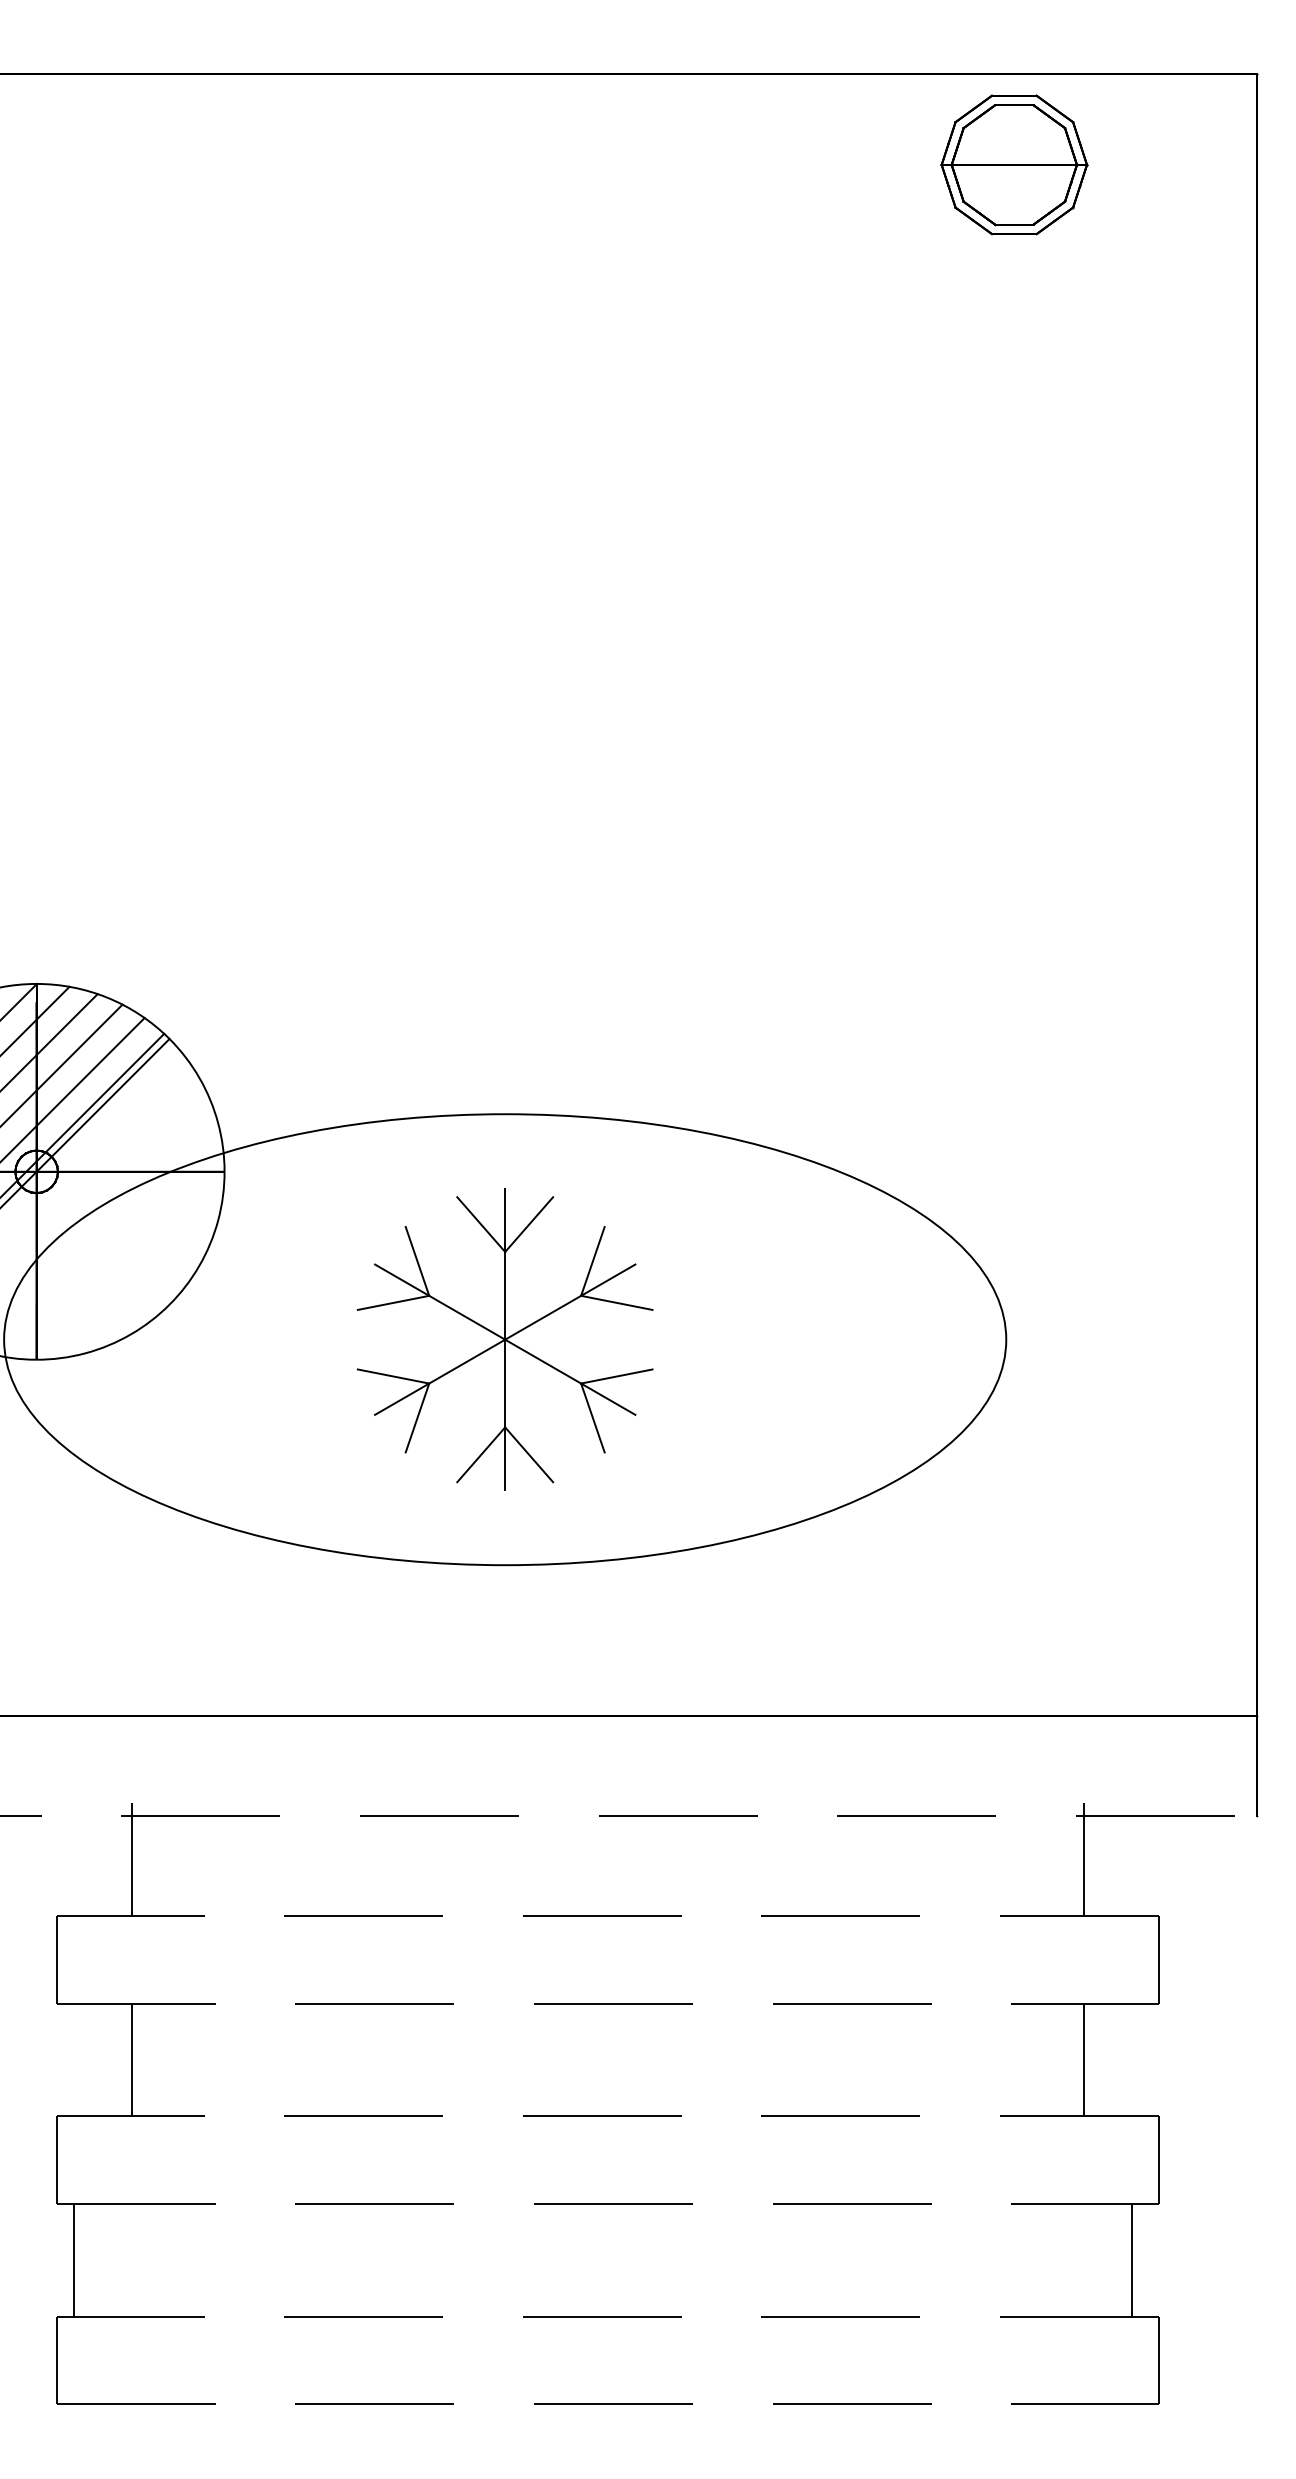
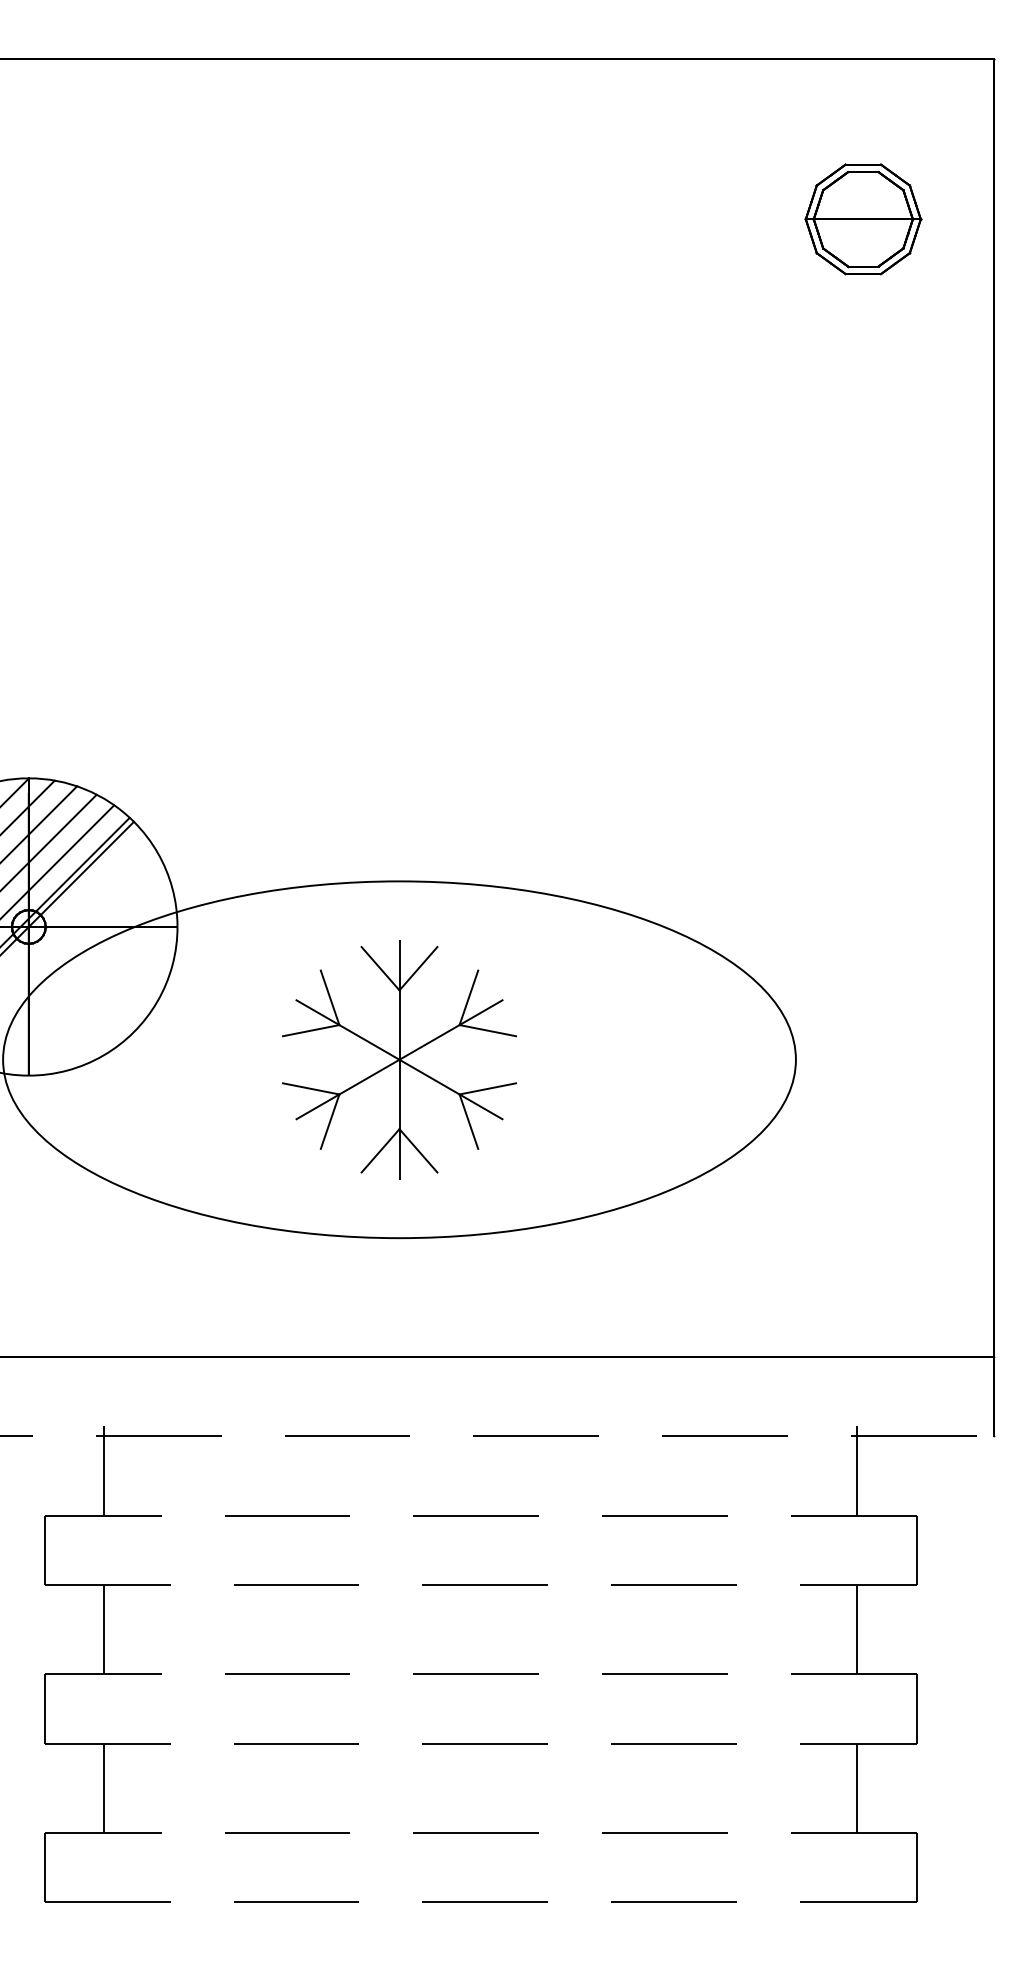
part: (1014, 165) -> (863, 219), moved
line: (74, 2259) -> (104, 1787), moved
line: (1132, 2259) -> (857, 1787), moved

